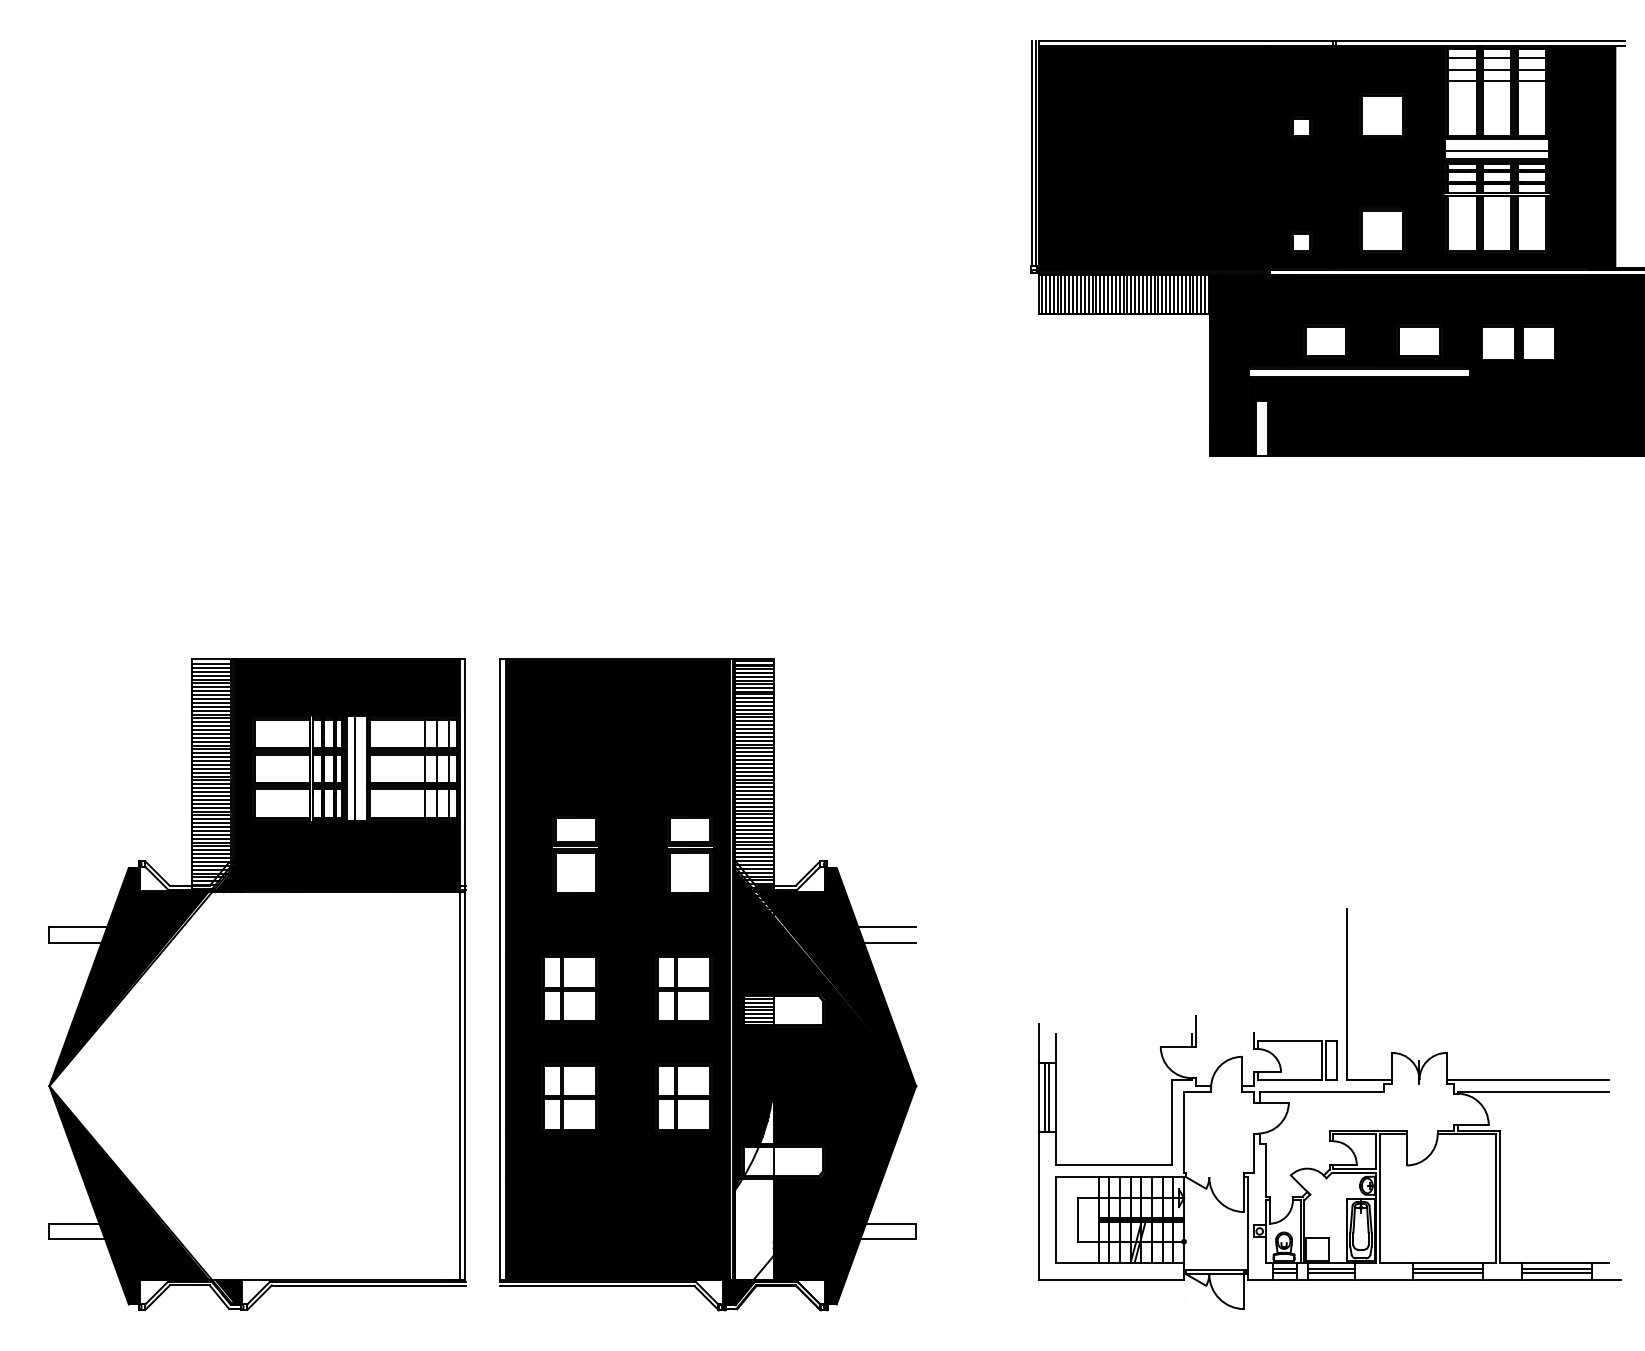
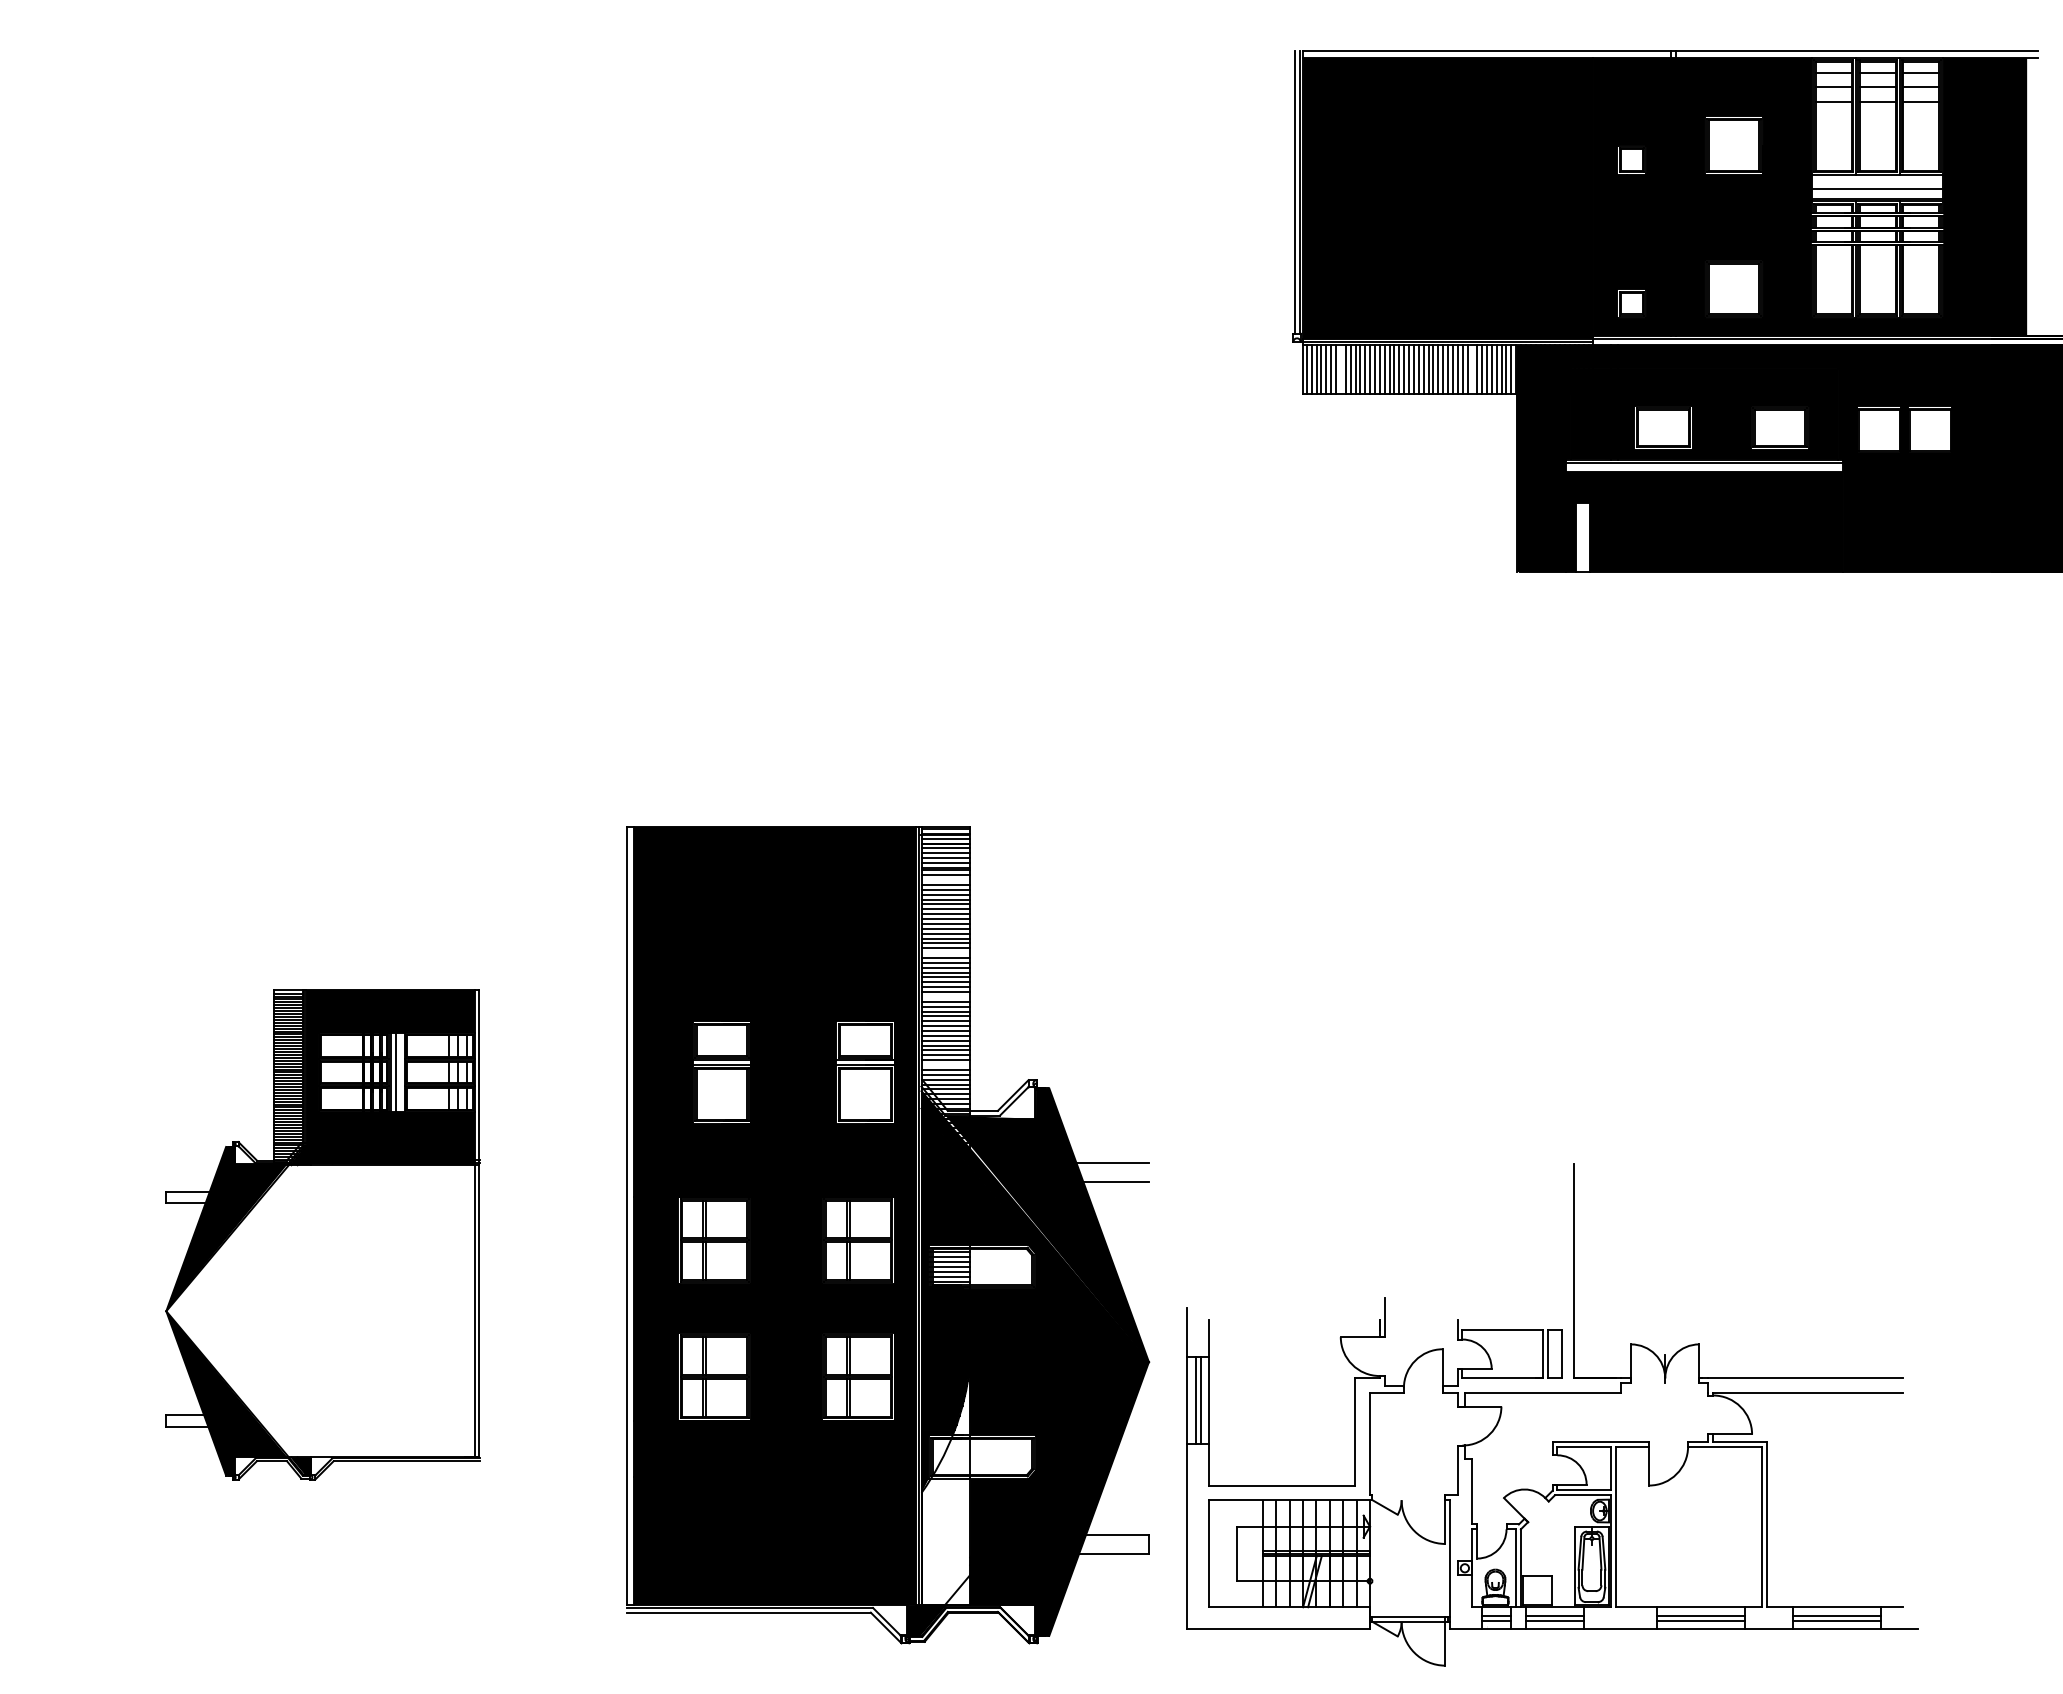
line: (1068, 294) -> (1340, 369), removed
line: (1174, 294) -> (1472, 369), removed
line: (753, 702) -> (945, 880), removed
line: (753, 760) -> (945, 953), removed
line: (753, 794) -> (945, 996), removed
line: (753, 849) -> (945, 1065), removed
part: (257, 984) -> (322, 1234), size x0.6
part: (1329, 1108) -> (1552, 1414), moved

